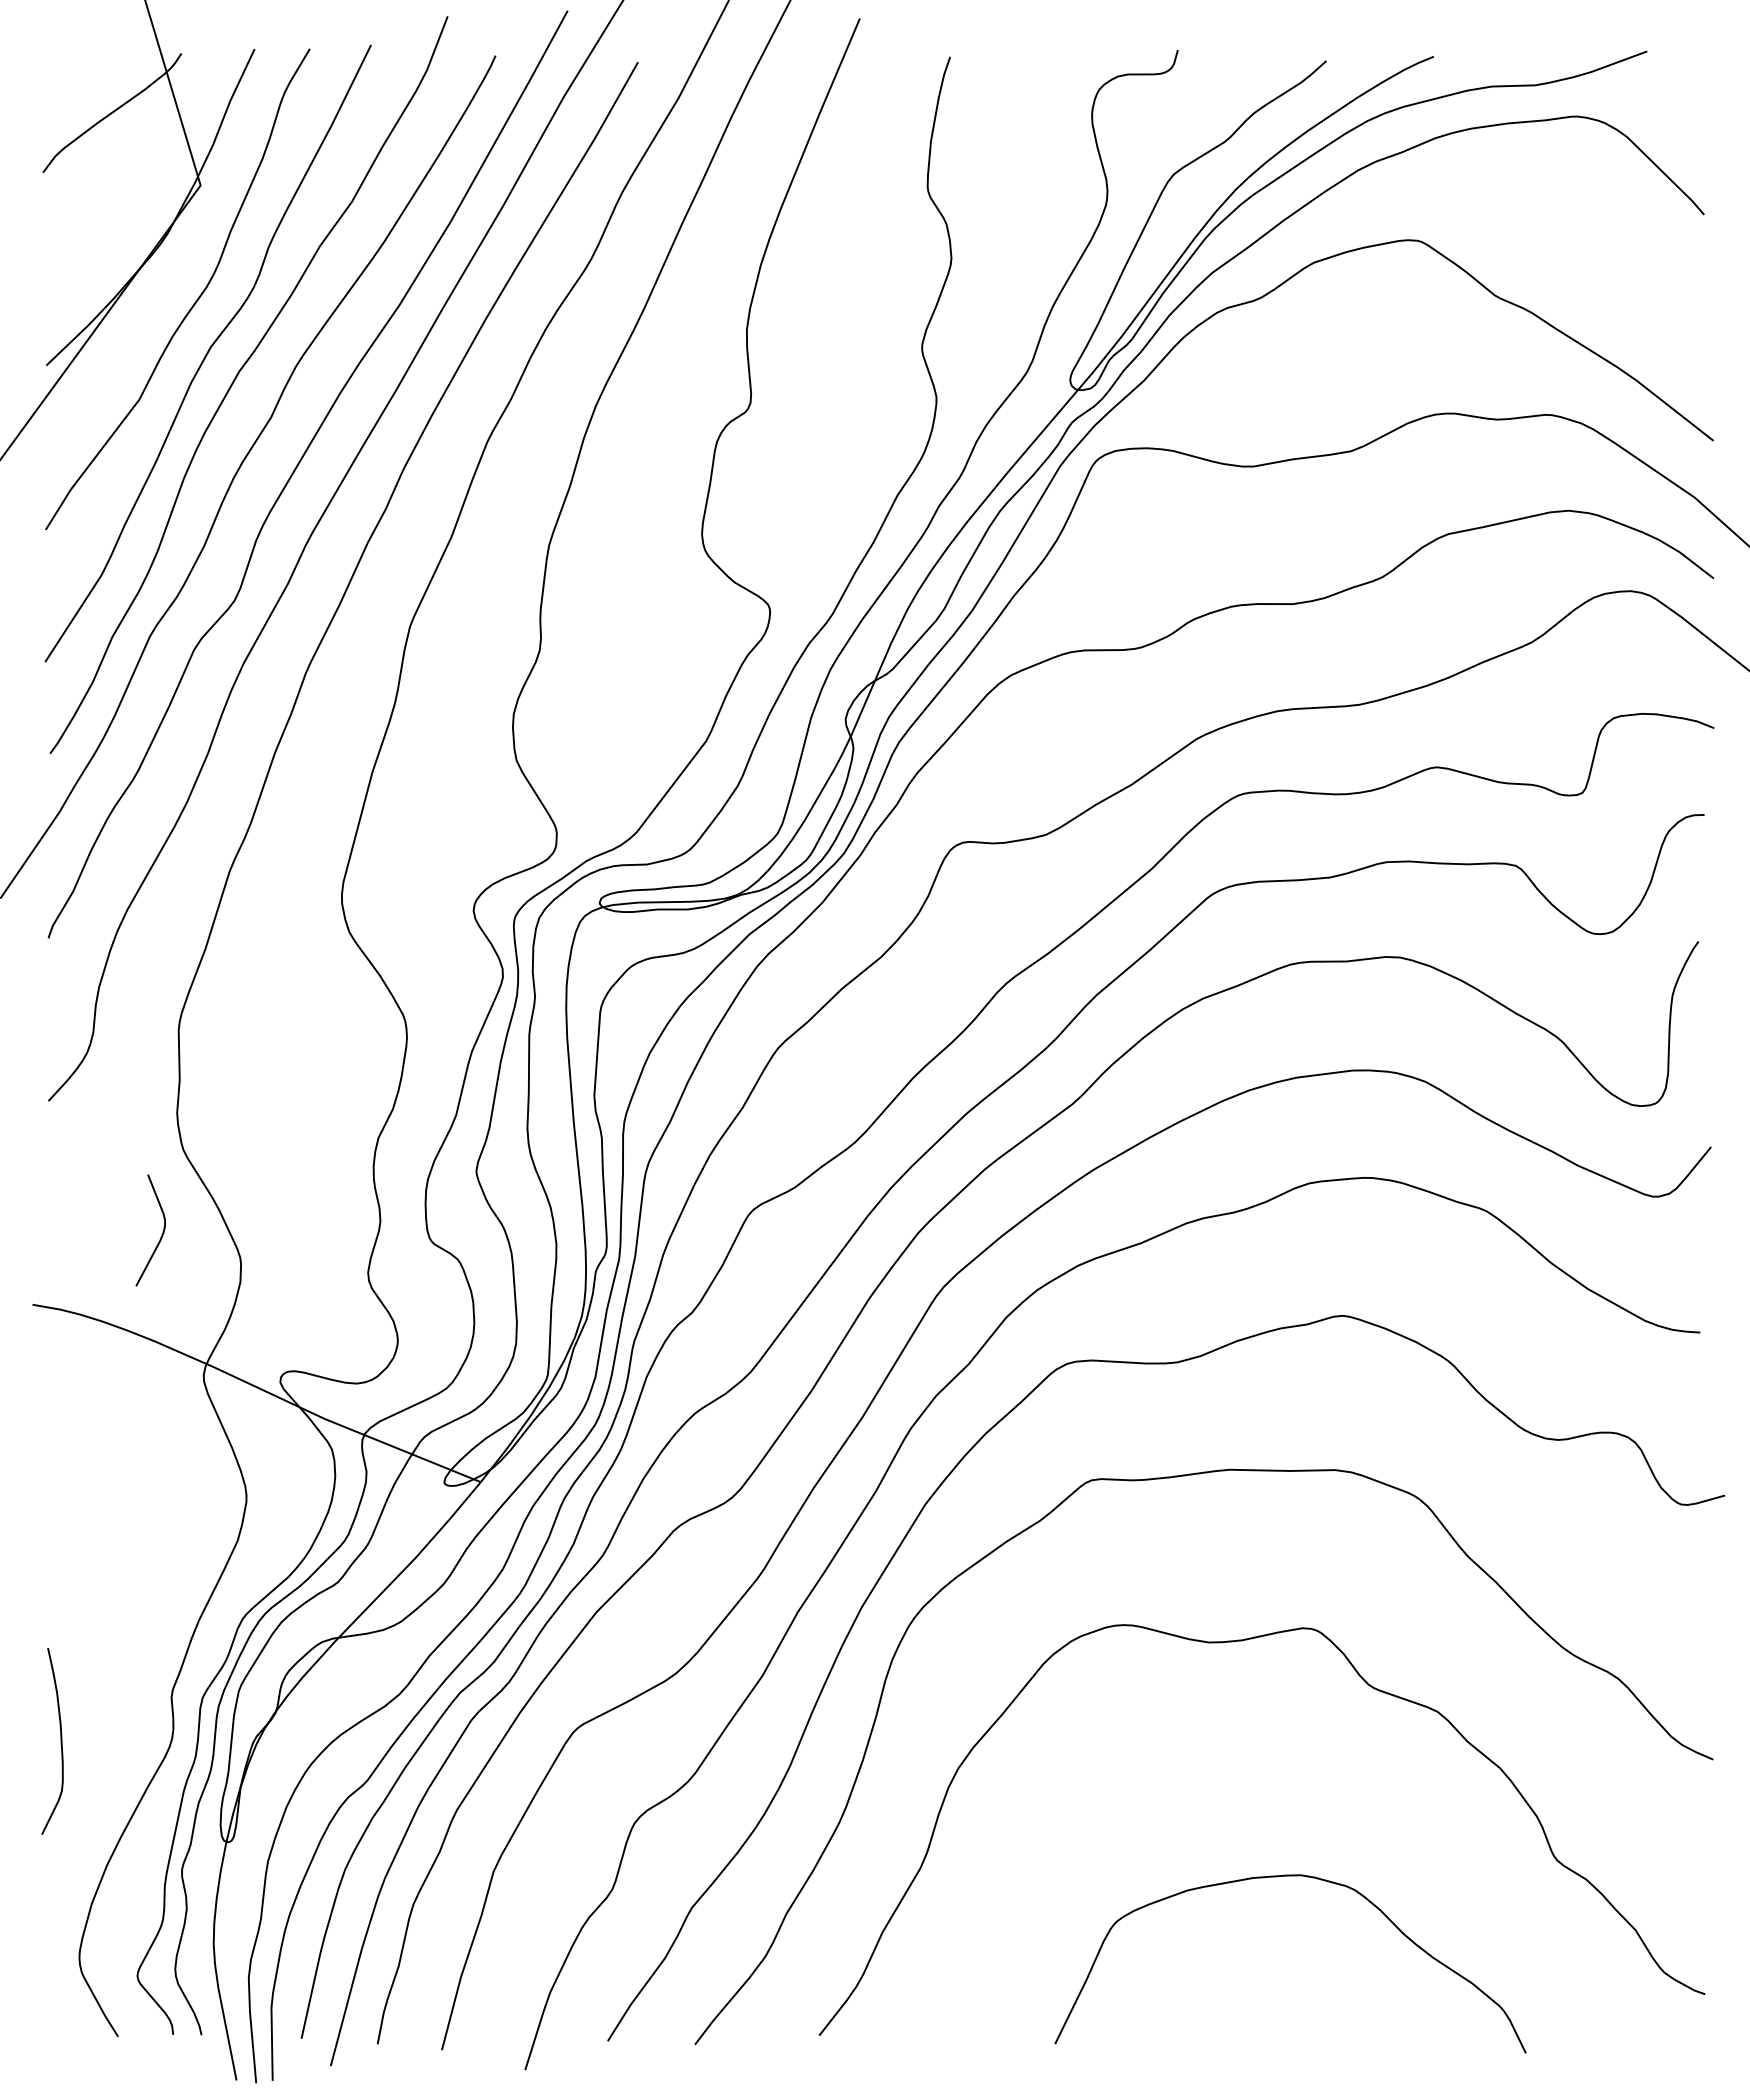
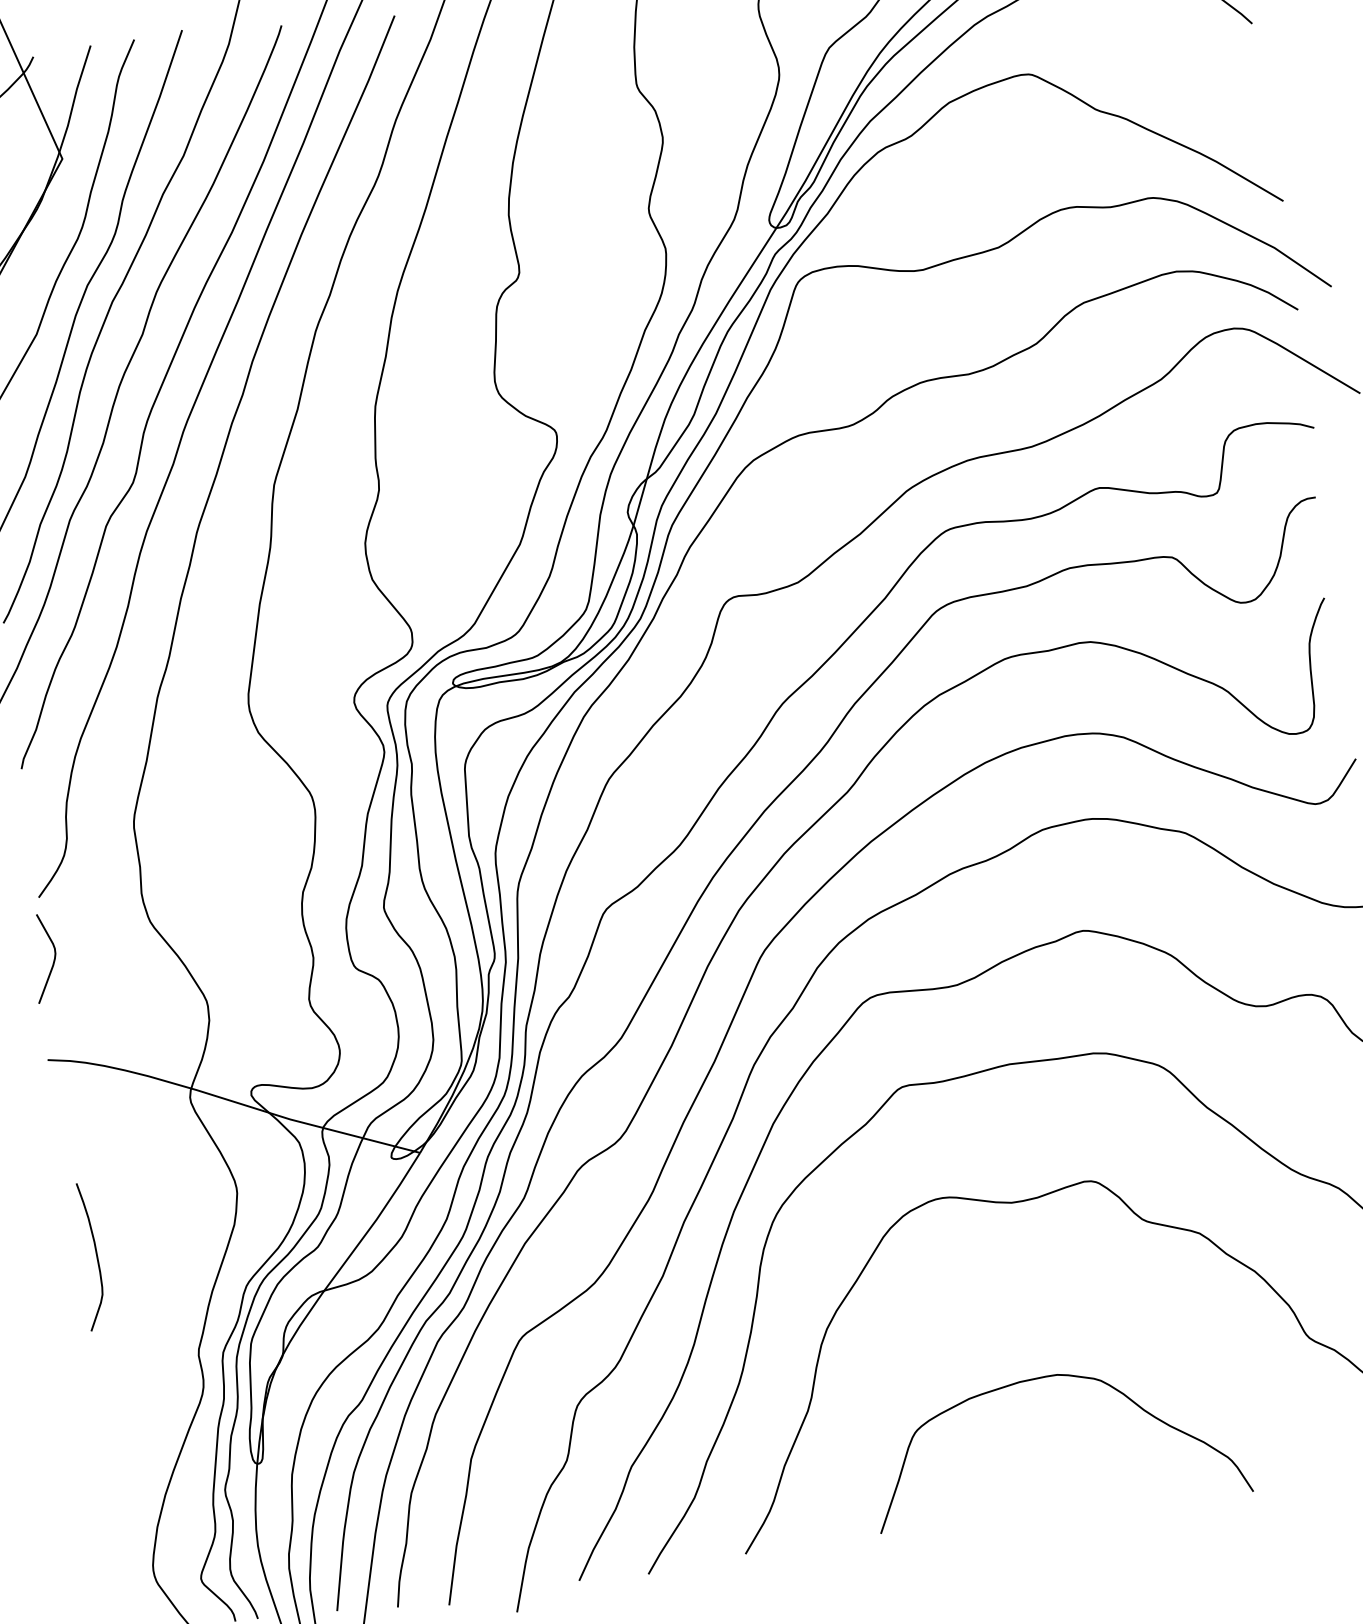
curve: (161, 1234) -> (53, 960), moved
curve: (60, 1741) -> (96, 1255), moved
curve: (1278, 1877) -> (1039, 1379), moved

